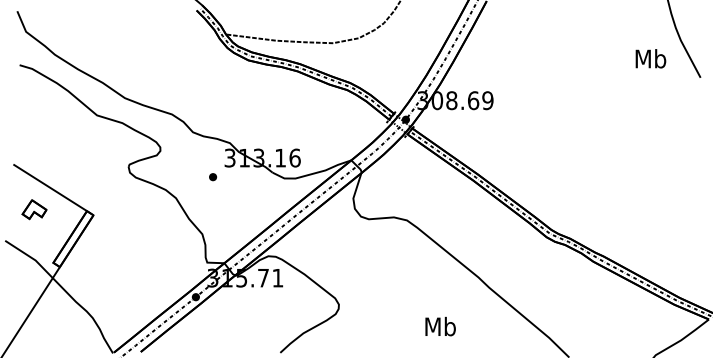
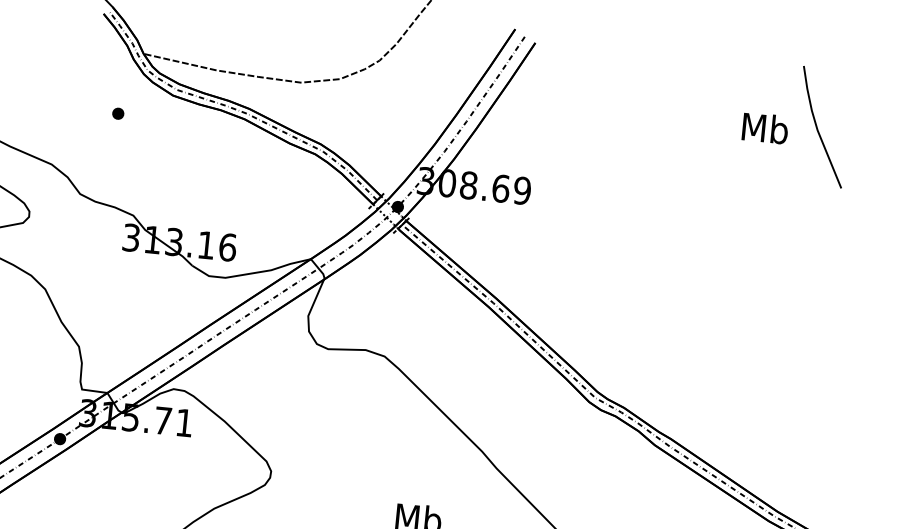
text: (650, 58) -> (764, 127), moved
part: (213, 177) -> (118, 114), moved

